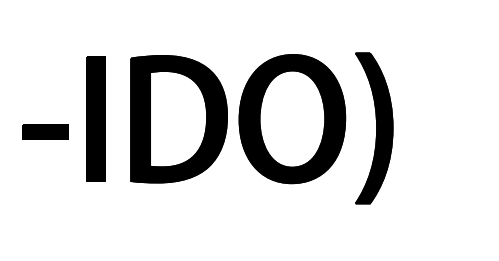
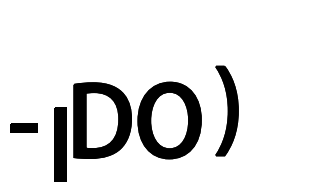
part: (95, 119) -> (60, 144), moved
part: (373, 127) -> (226, 110), moved

